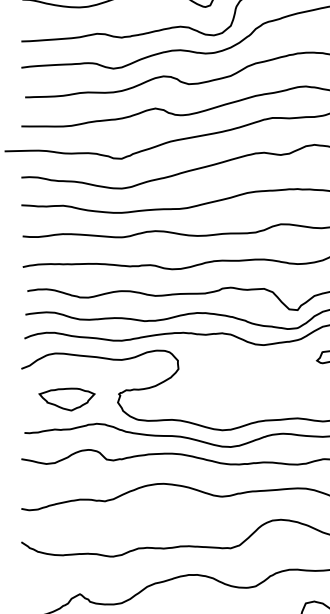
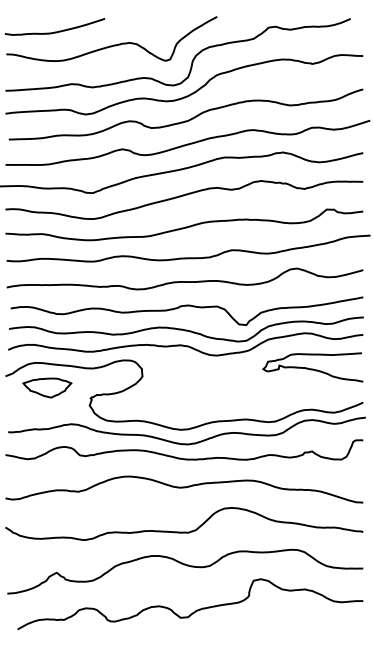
part: (67, 398) -> (47, 387), moved

